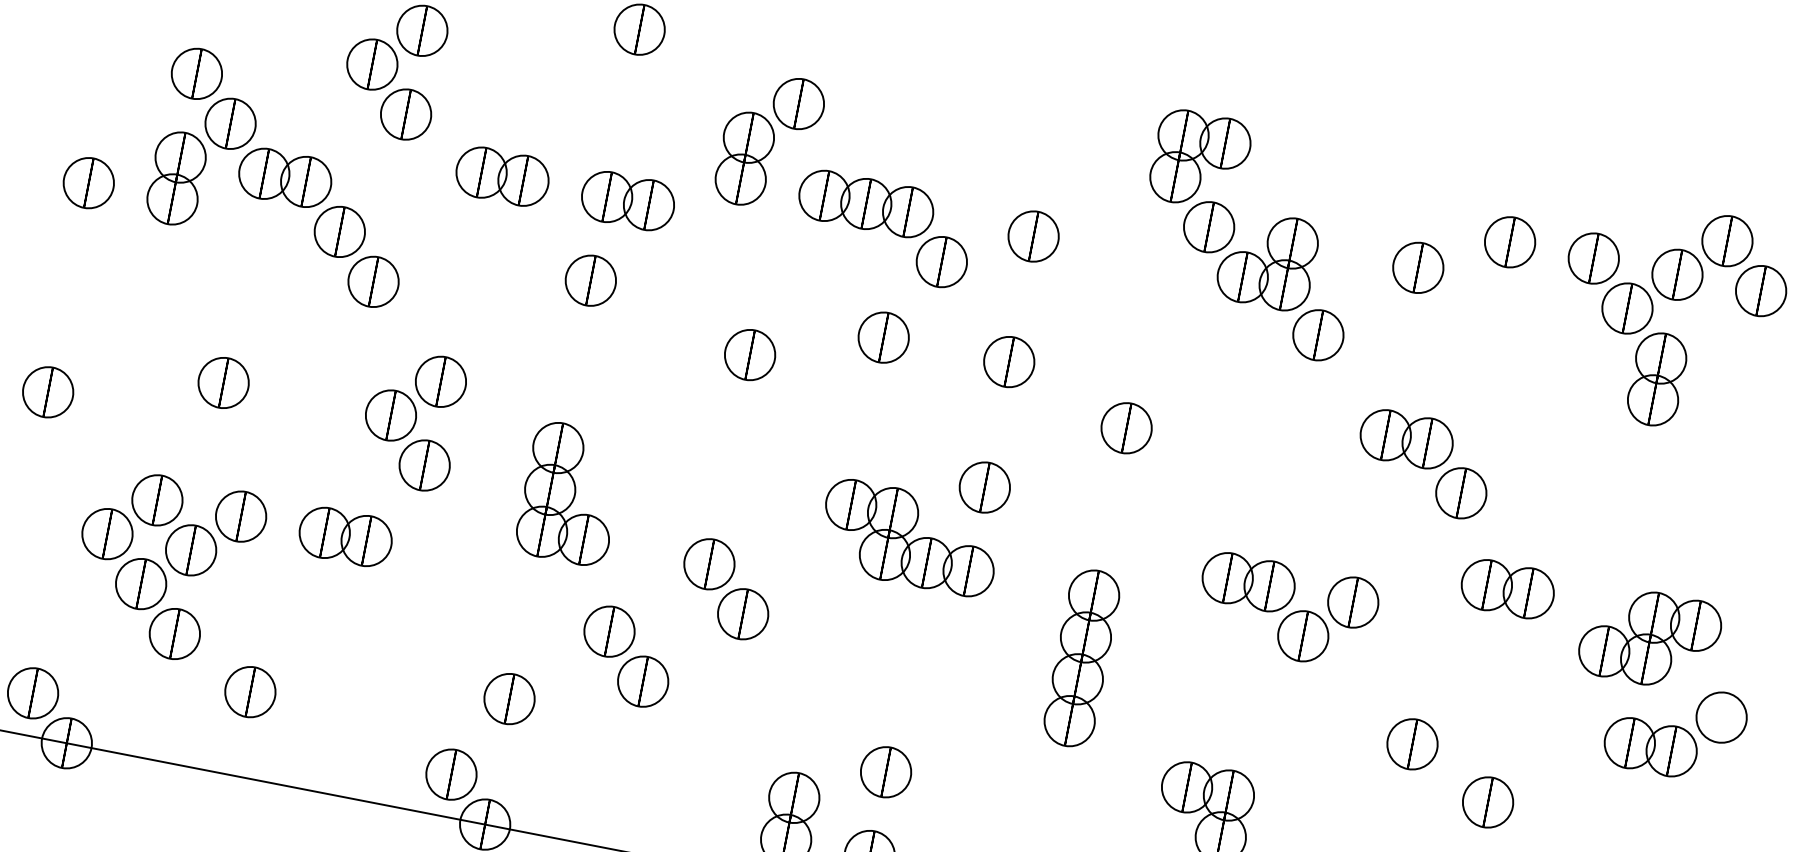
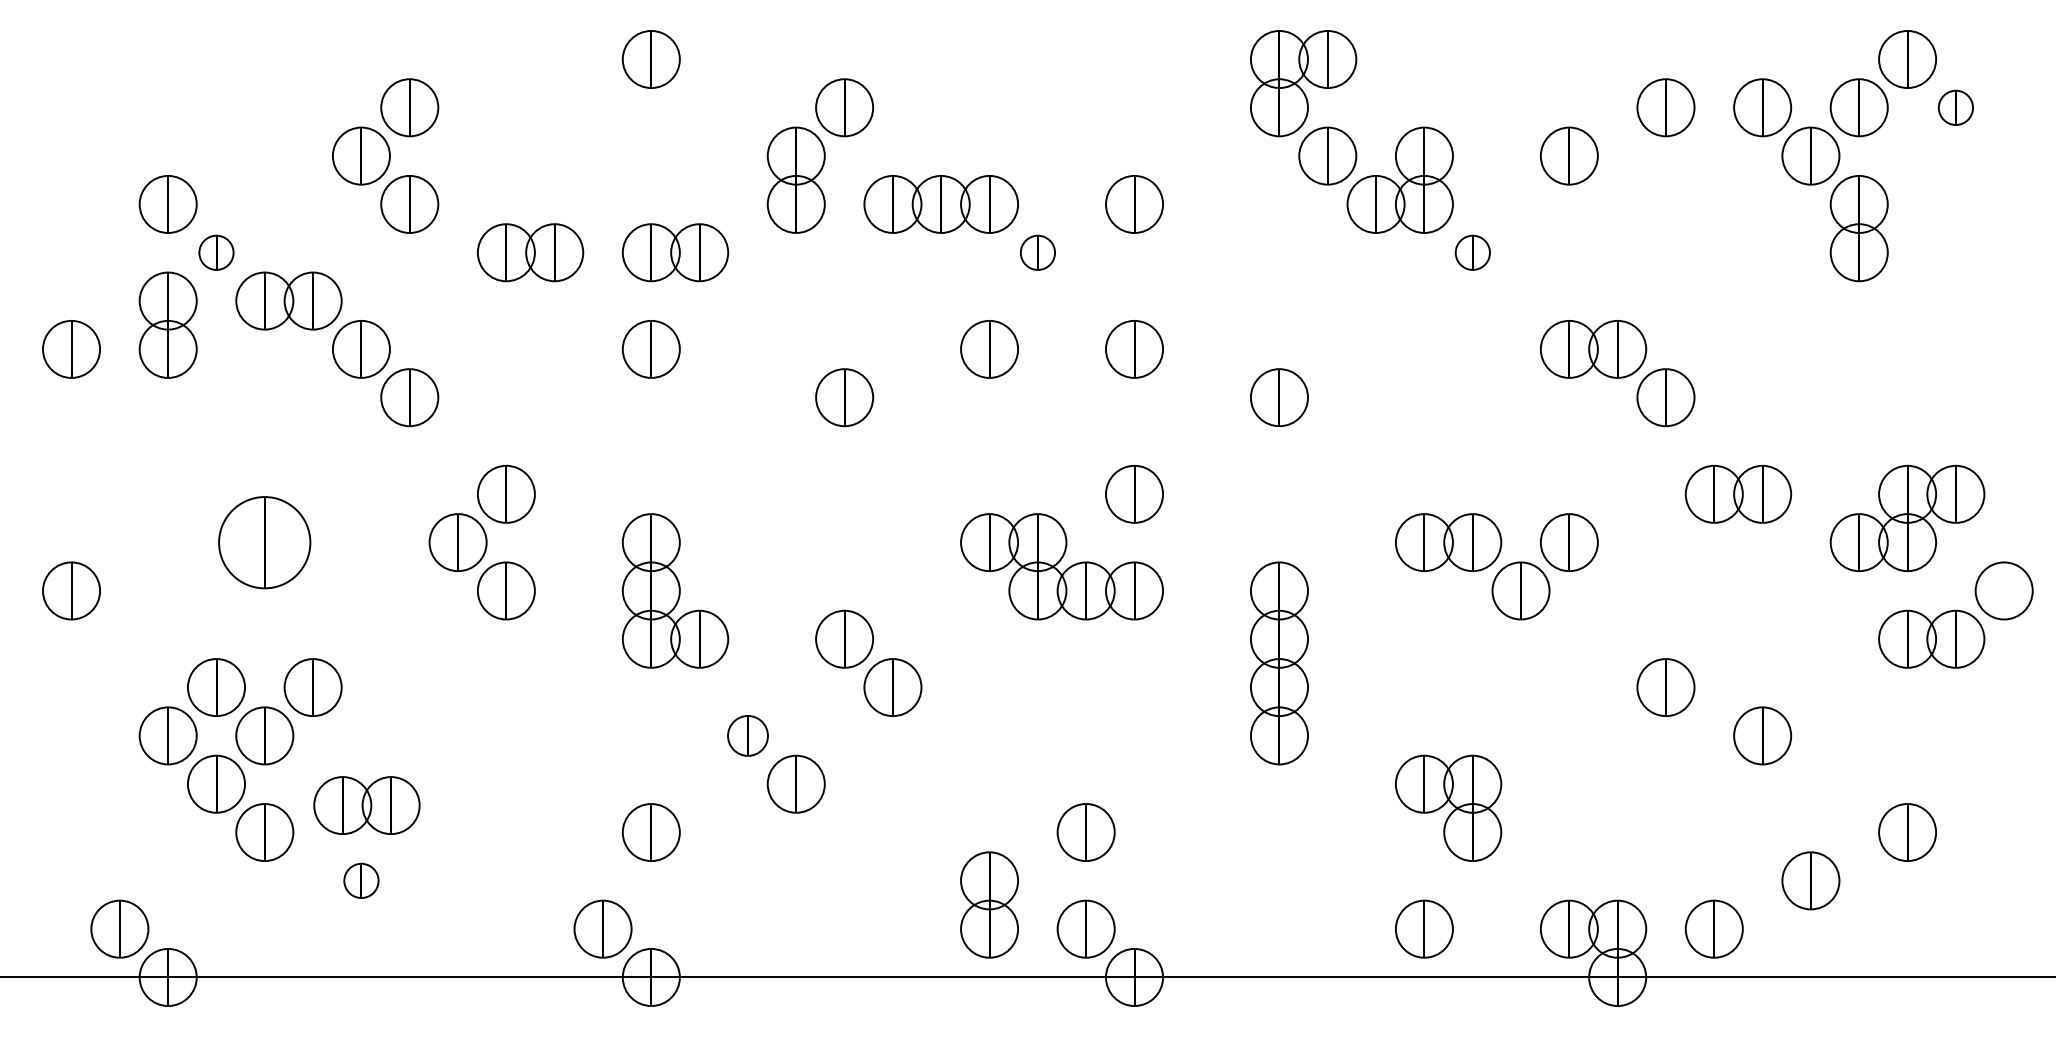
part: (230, 123) -> (216, 252), size x0.6
part: (941, 261) -> (1037, 252), size x0.6
part: (1760, 290) -> (1955, 107), size x0.6
part: (1318, 335) -> (1472, 252), size x0.6
part: (223, 382) -> (264, 542), size x1.6
part: (345, 536) -> (366, 805), moved
part: (609, 631) -> (747, 735), size x0.7
part: (250, 691) -> (361, 880), size x0.6

